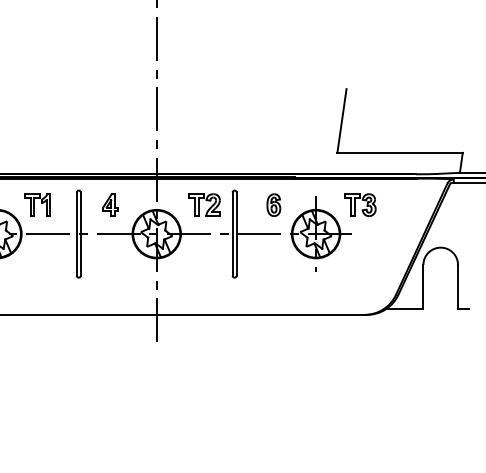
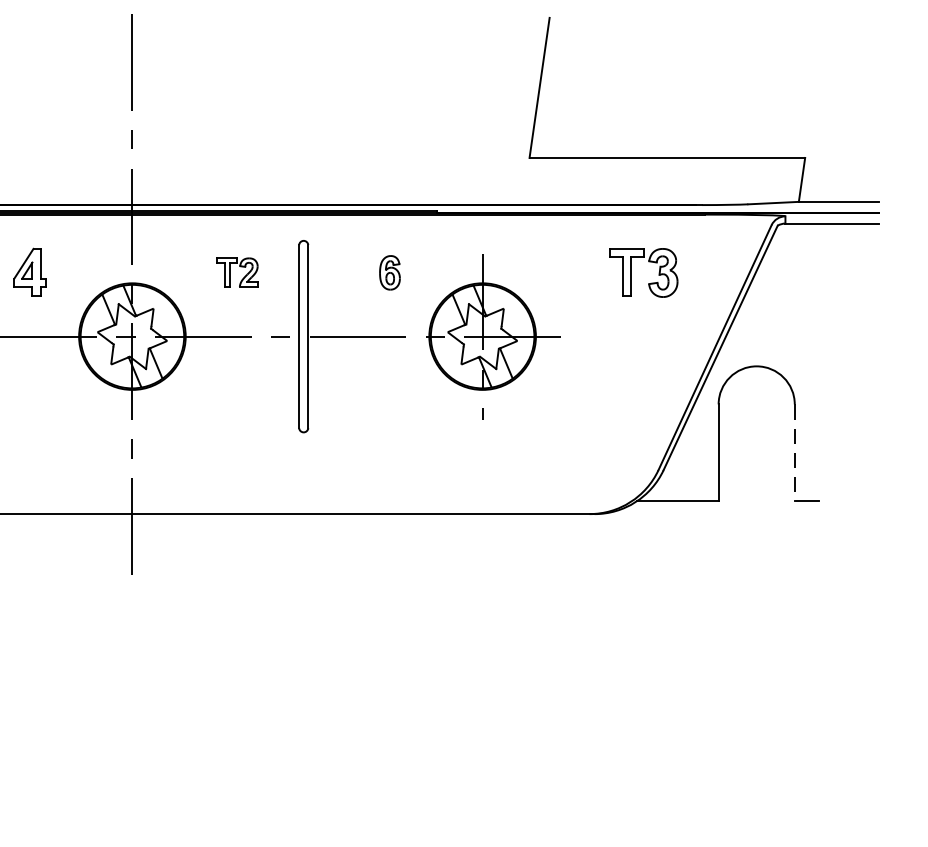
part: (204, 204) -> (237, 271), size x0.6
part: (273, 204) -> (389, 271), size x0.7
part: (360, 204) -> (644, 271), moved
line: (458, 287) -> (795, 453), solid -> dashed

